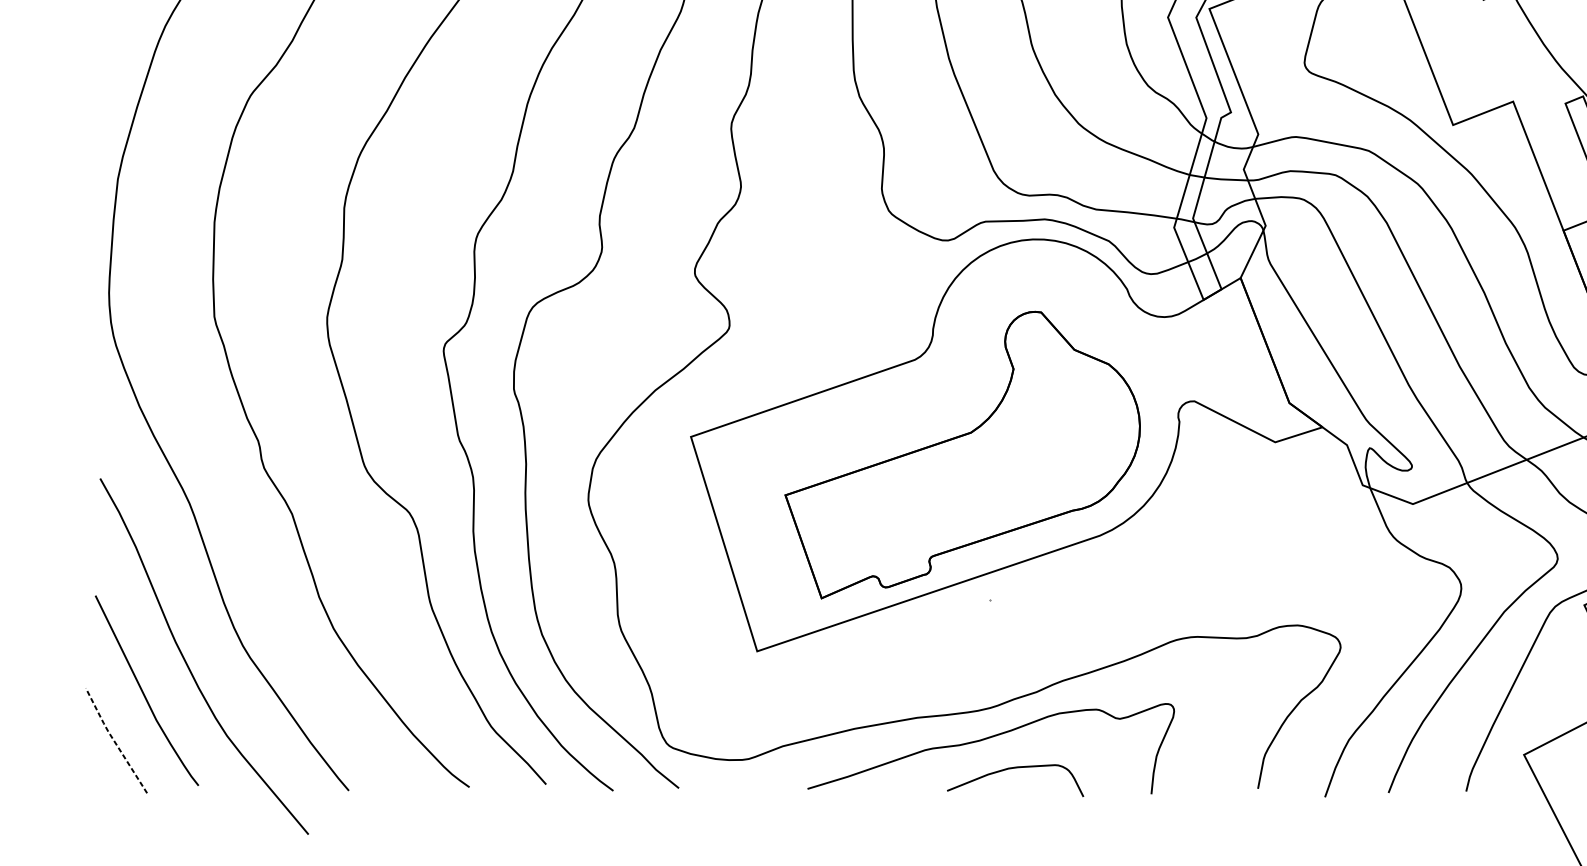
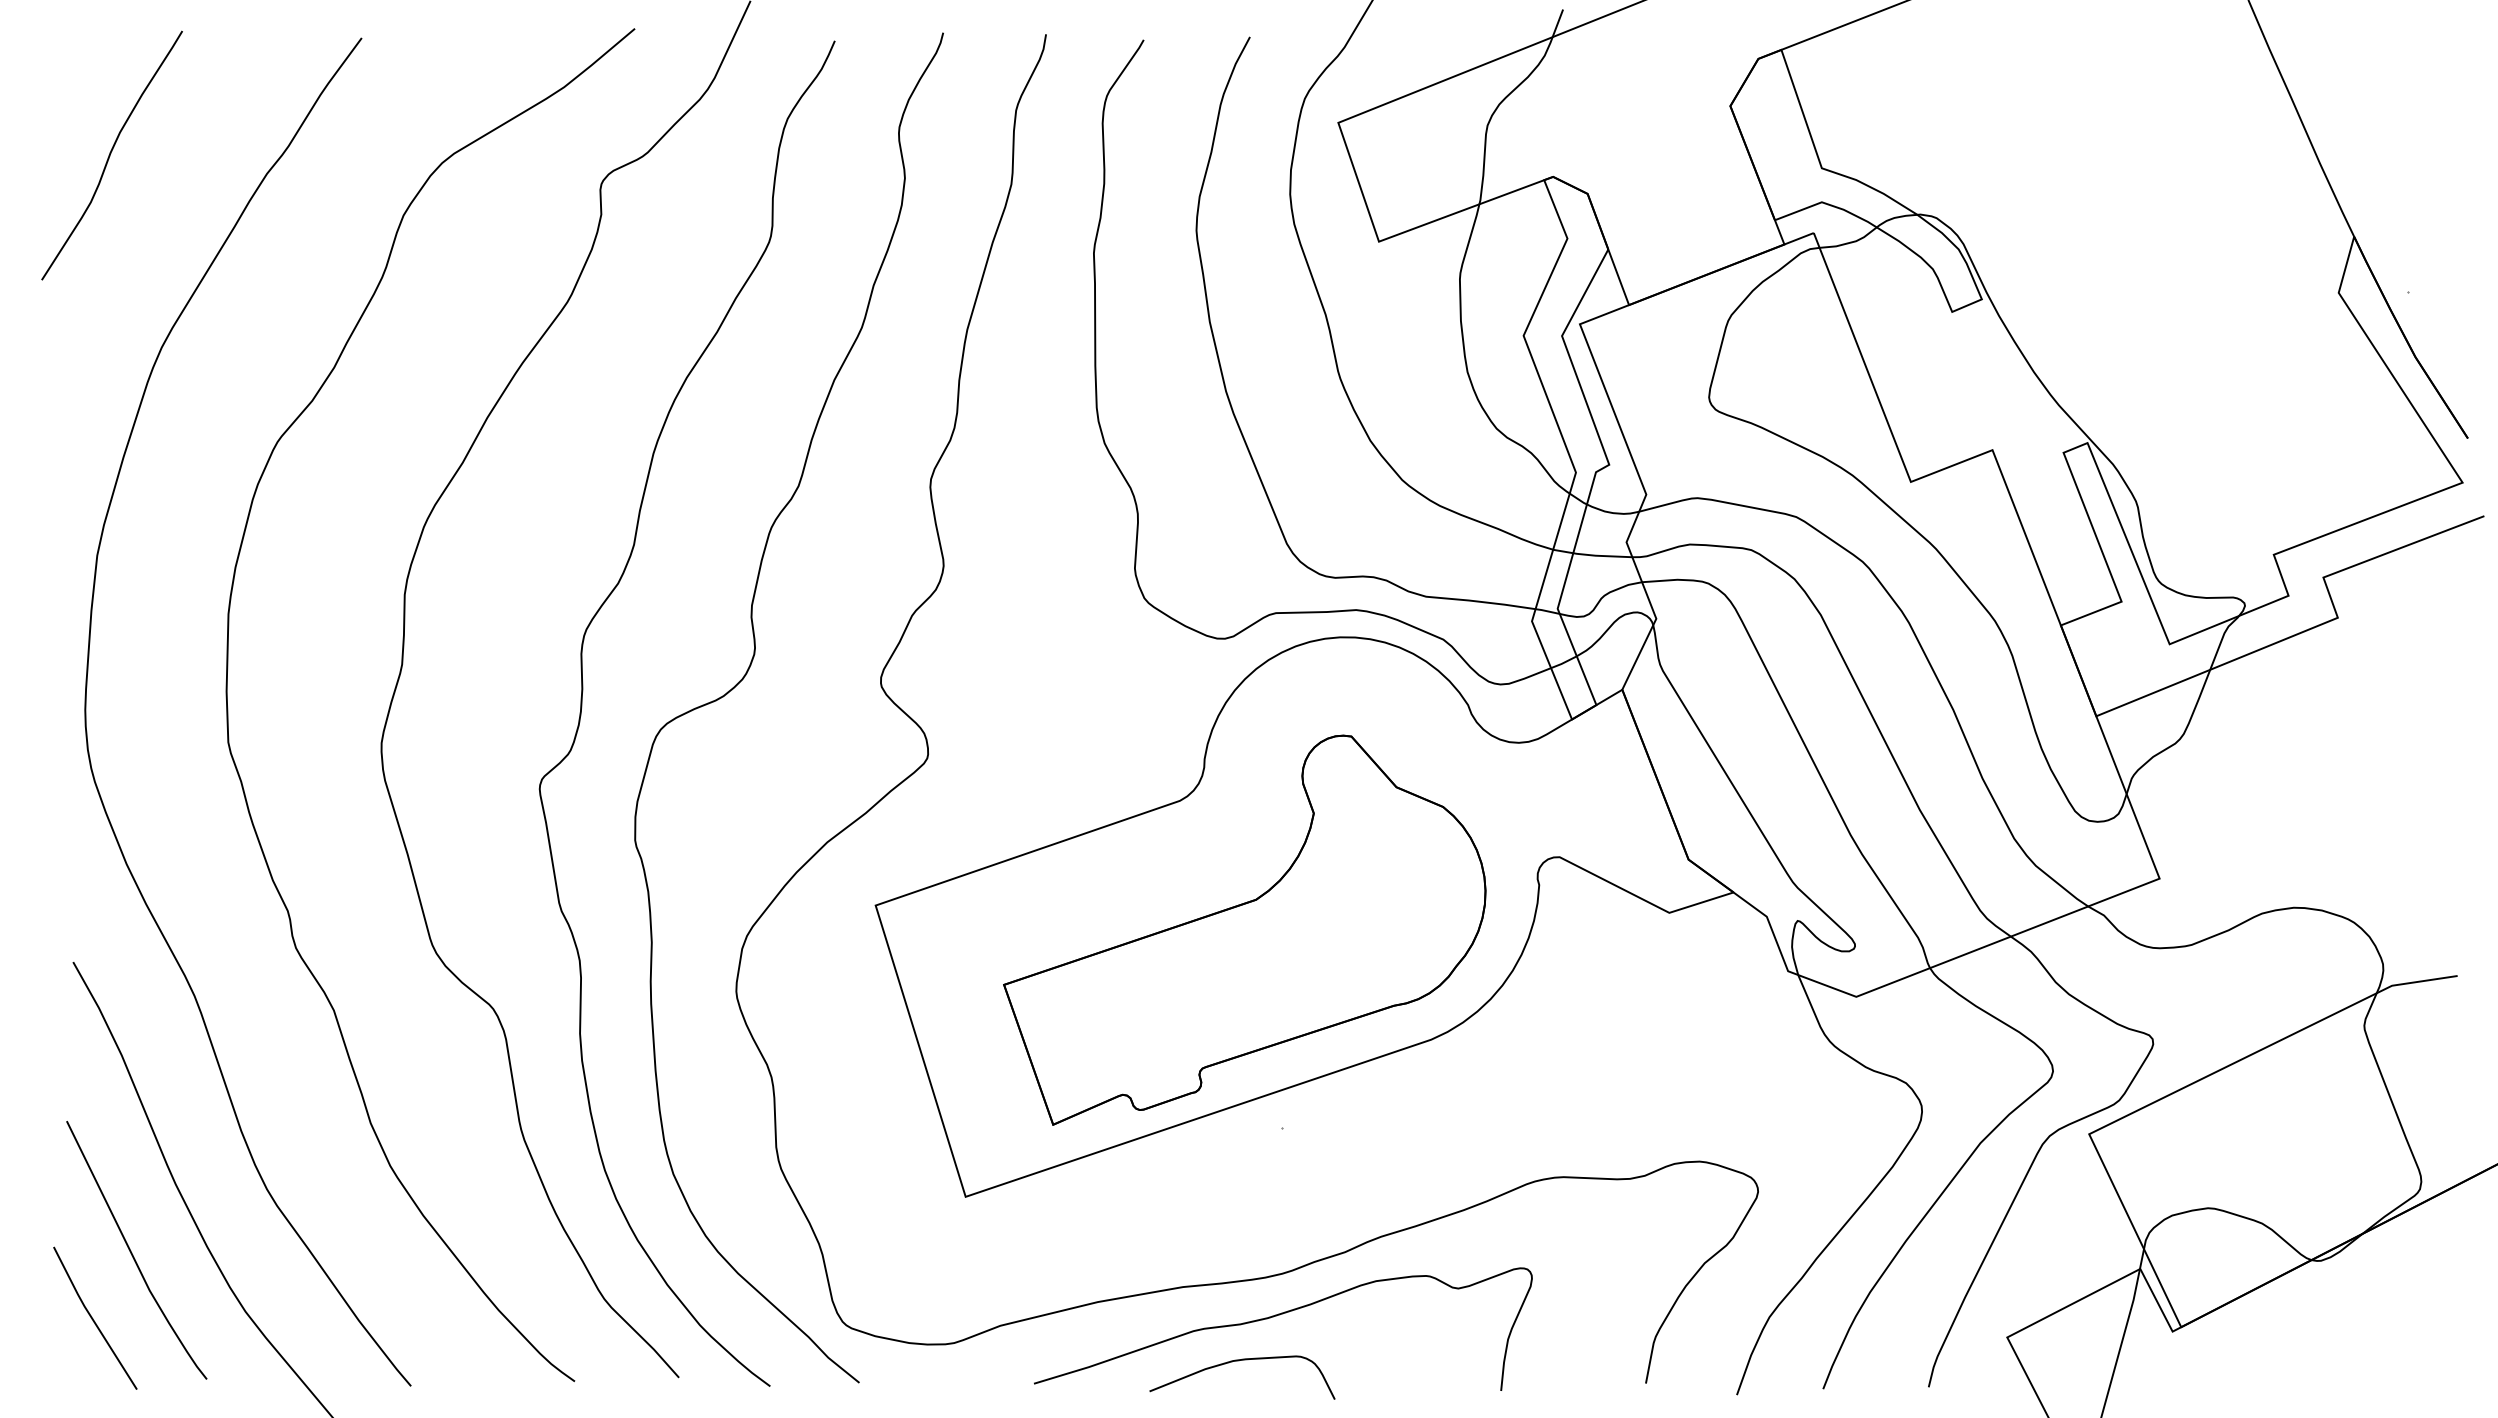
line: (113, 740) -> (91, 1318), dashed -> solid
curve: (1013, 768) -> (1239, 1361), moved

